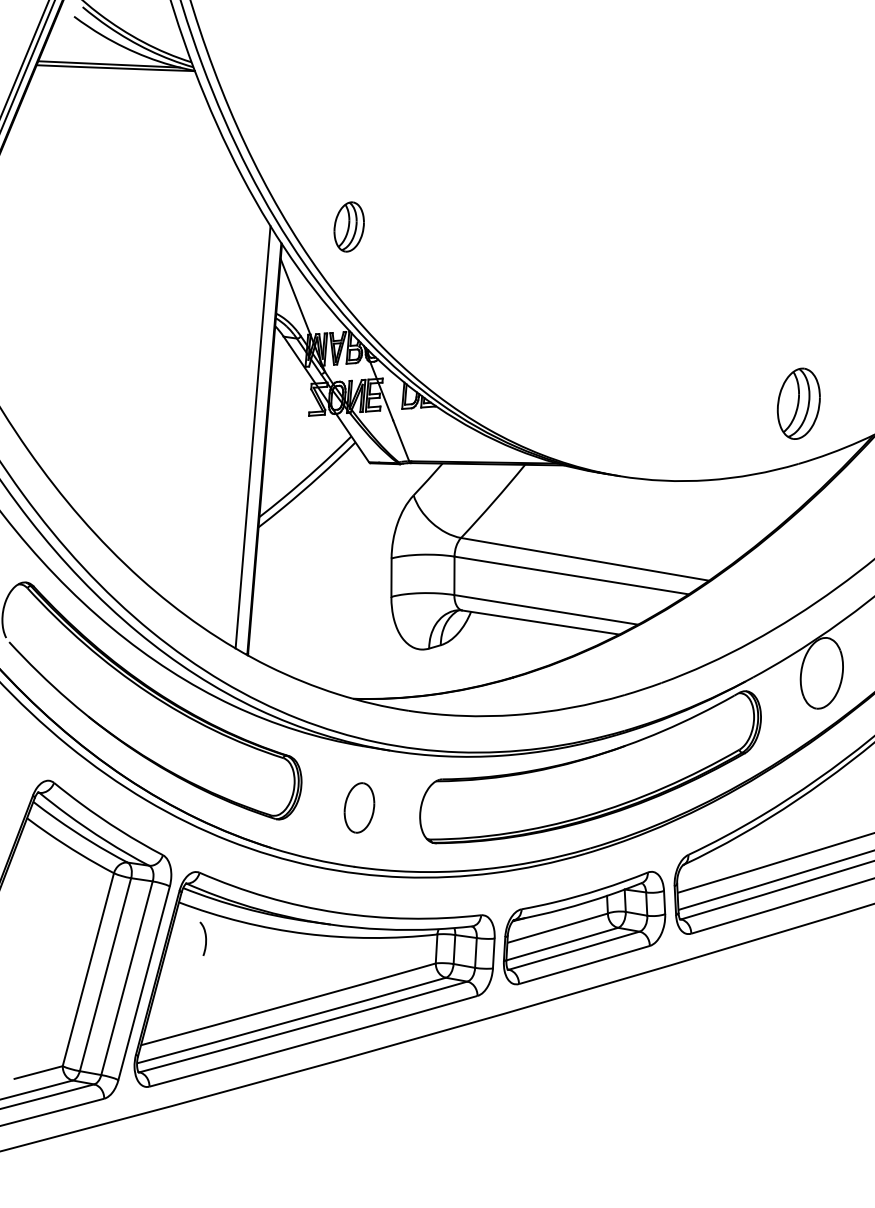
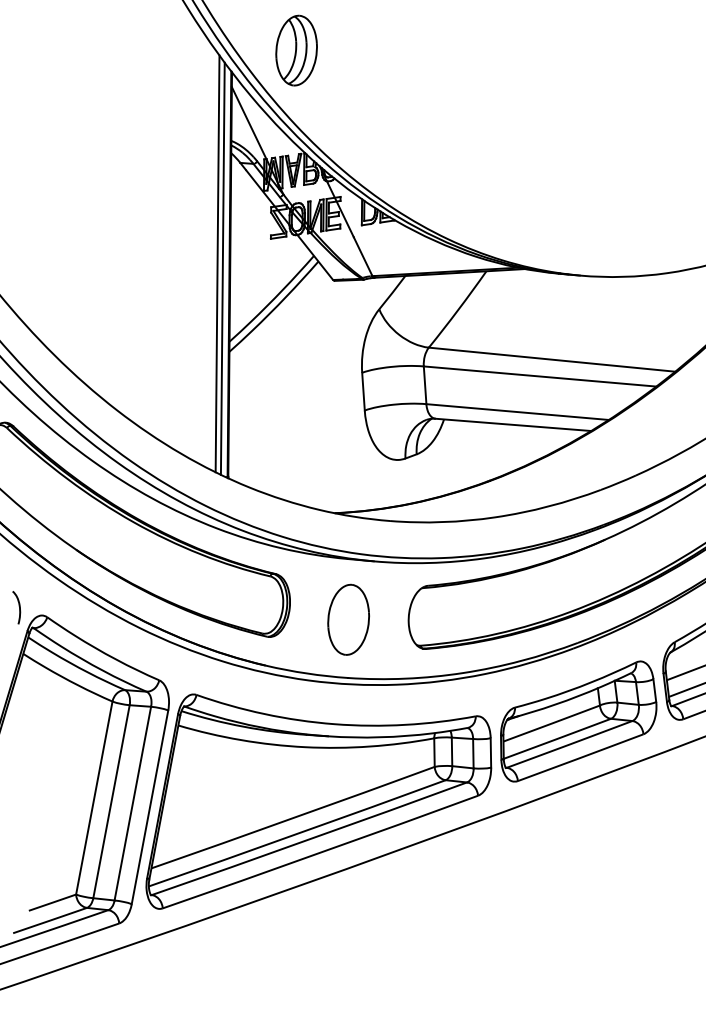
part: (349, 226) -> (296, 50), size x1.43
line: (257, 442) -> (222, 268), added
part: (359, 807) -> (348, 619), size x1.43
curve: (205, 938) -> (19, 607), moved

